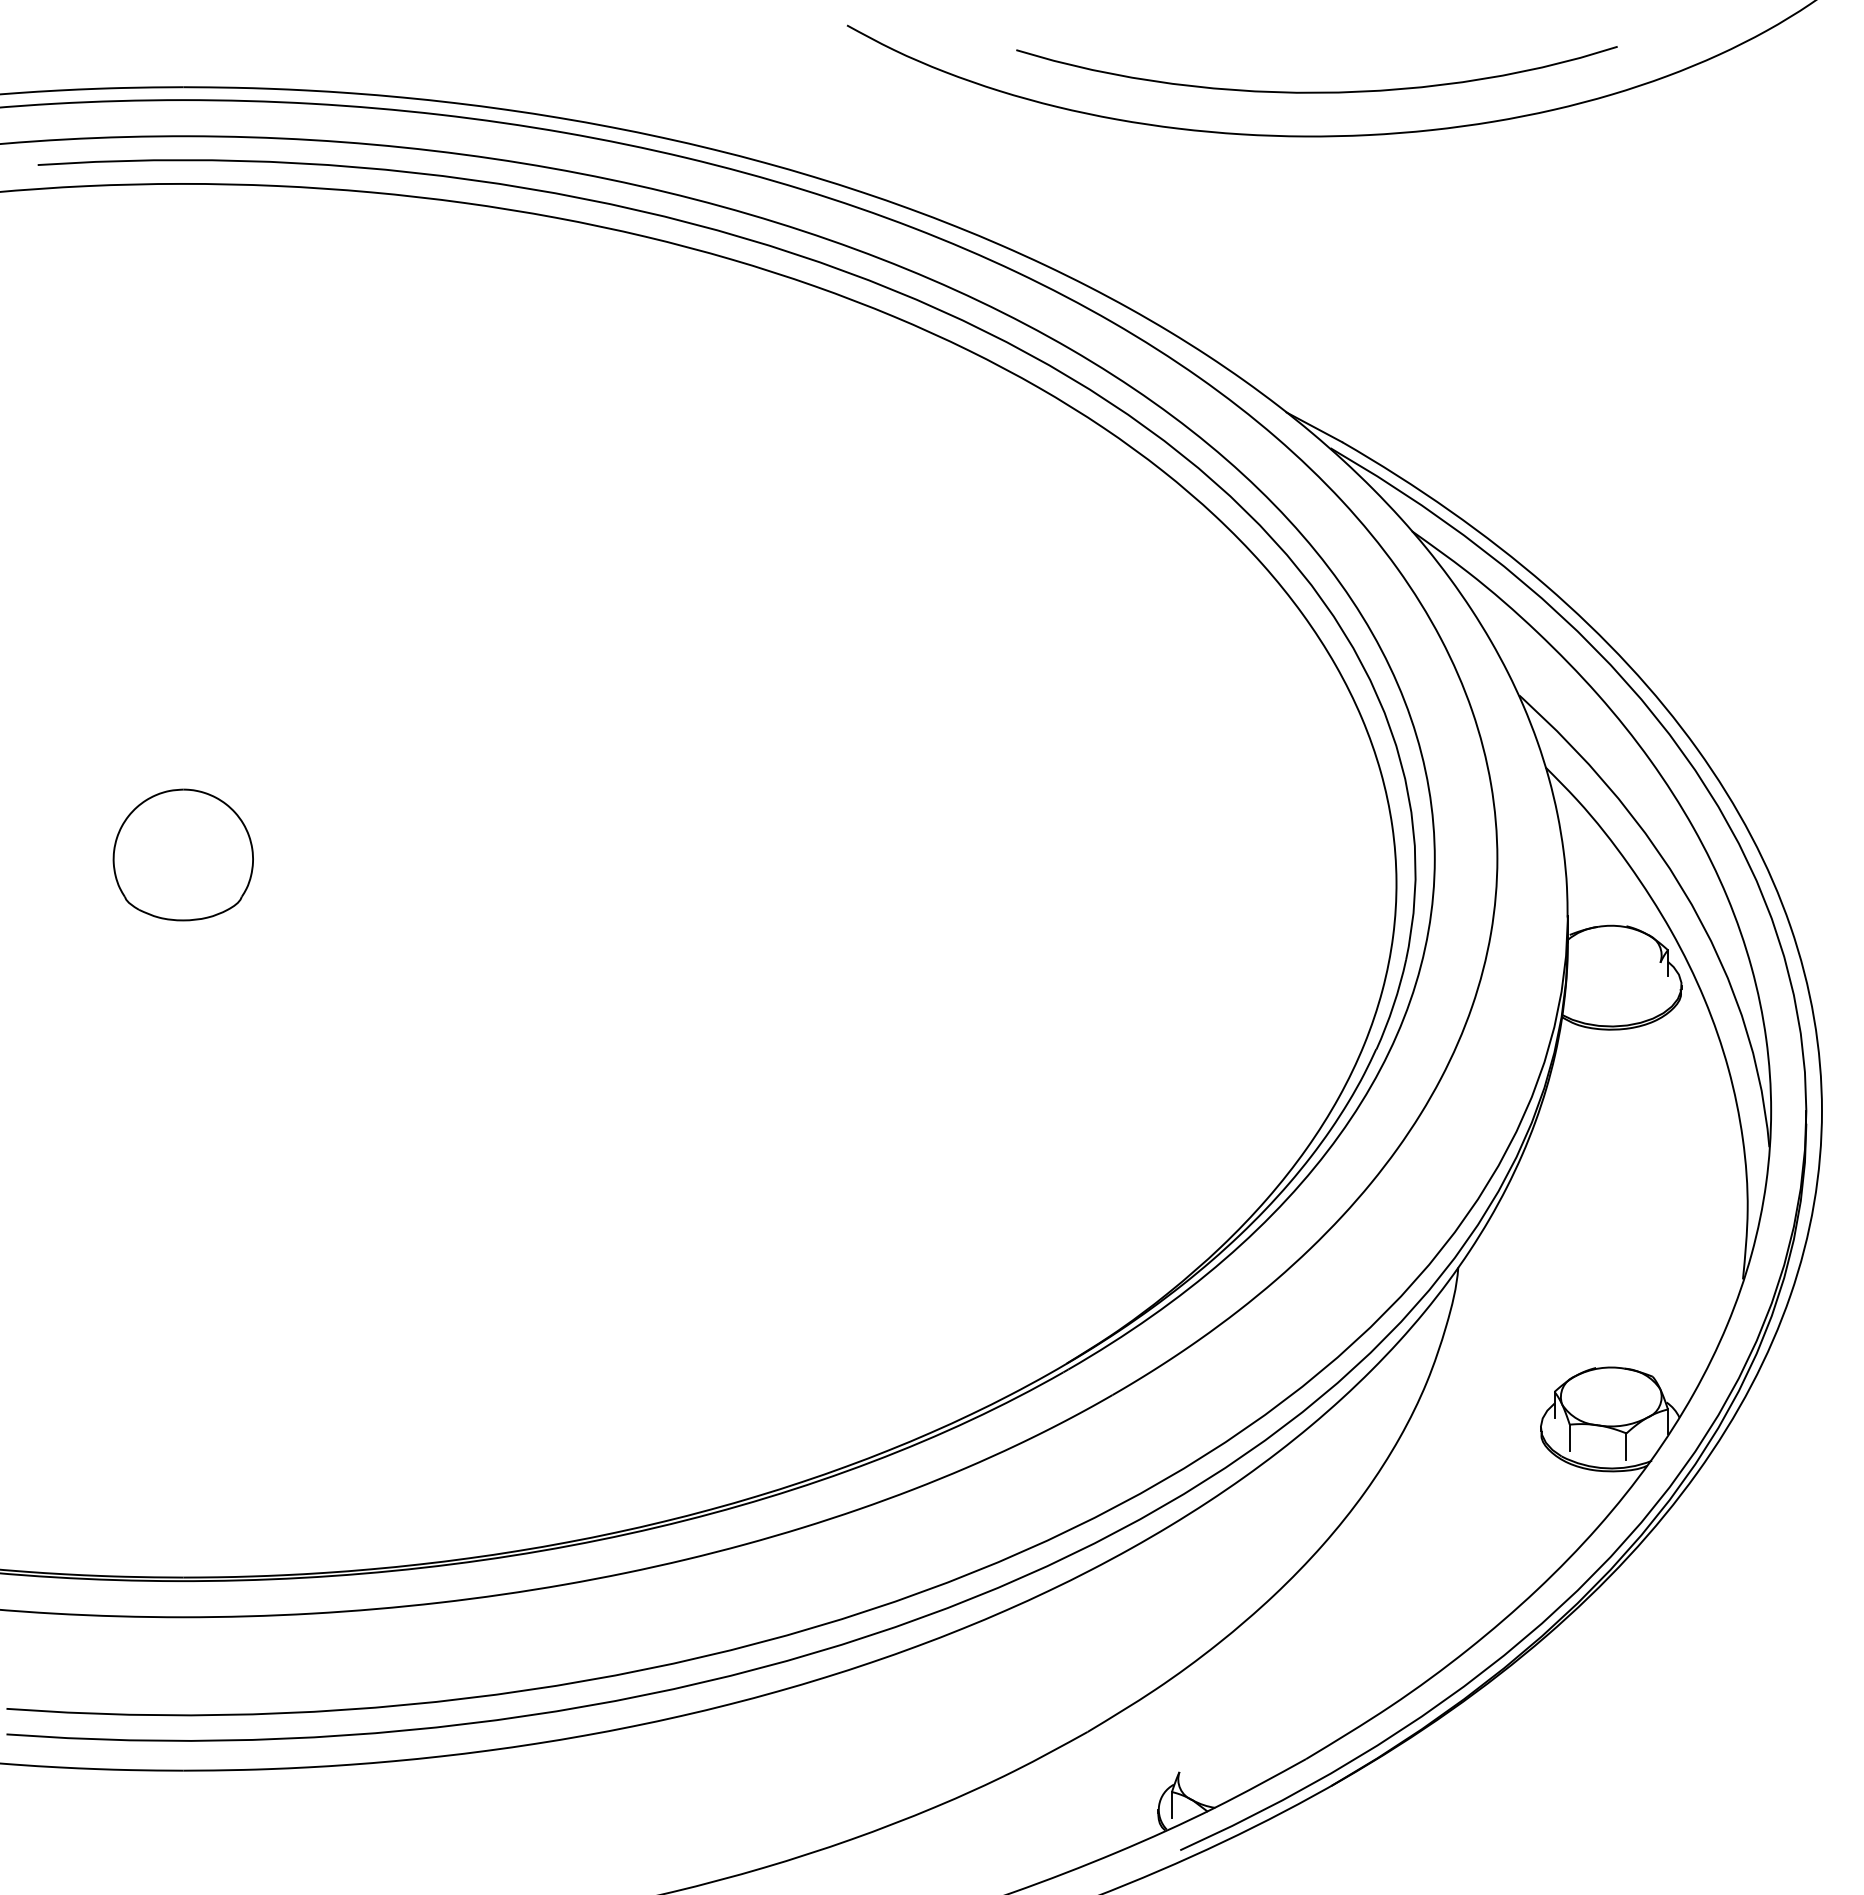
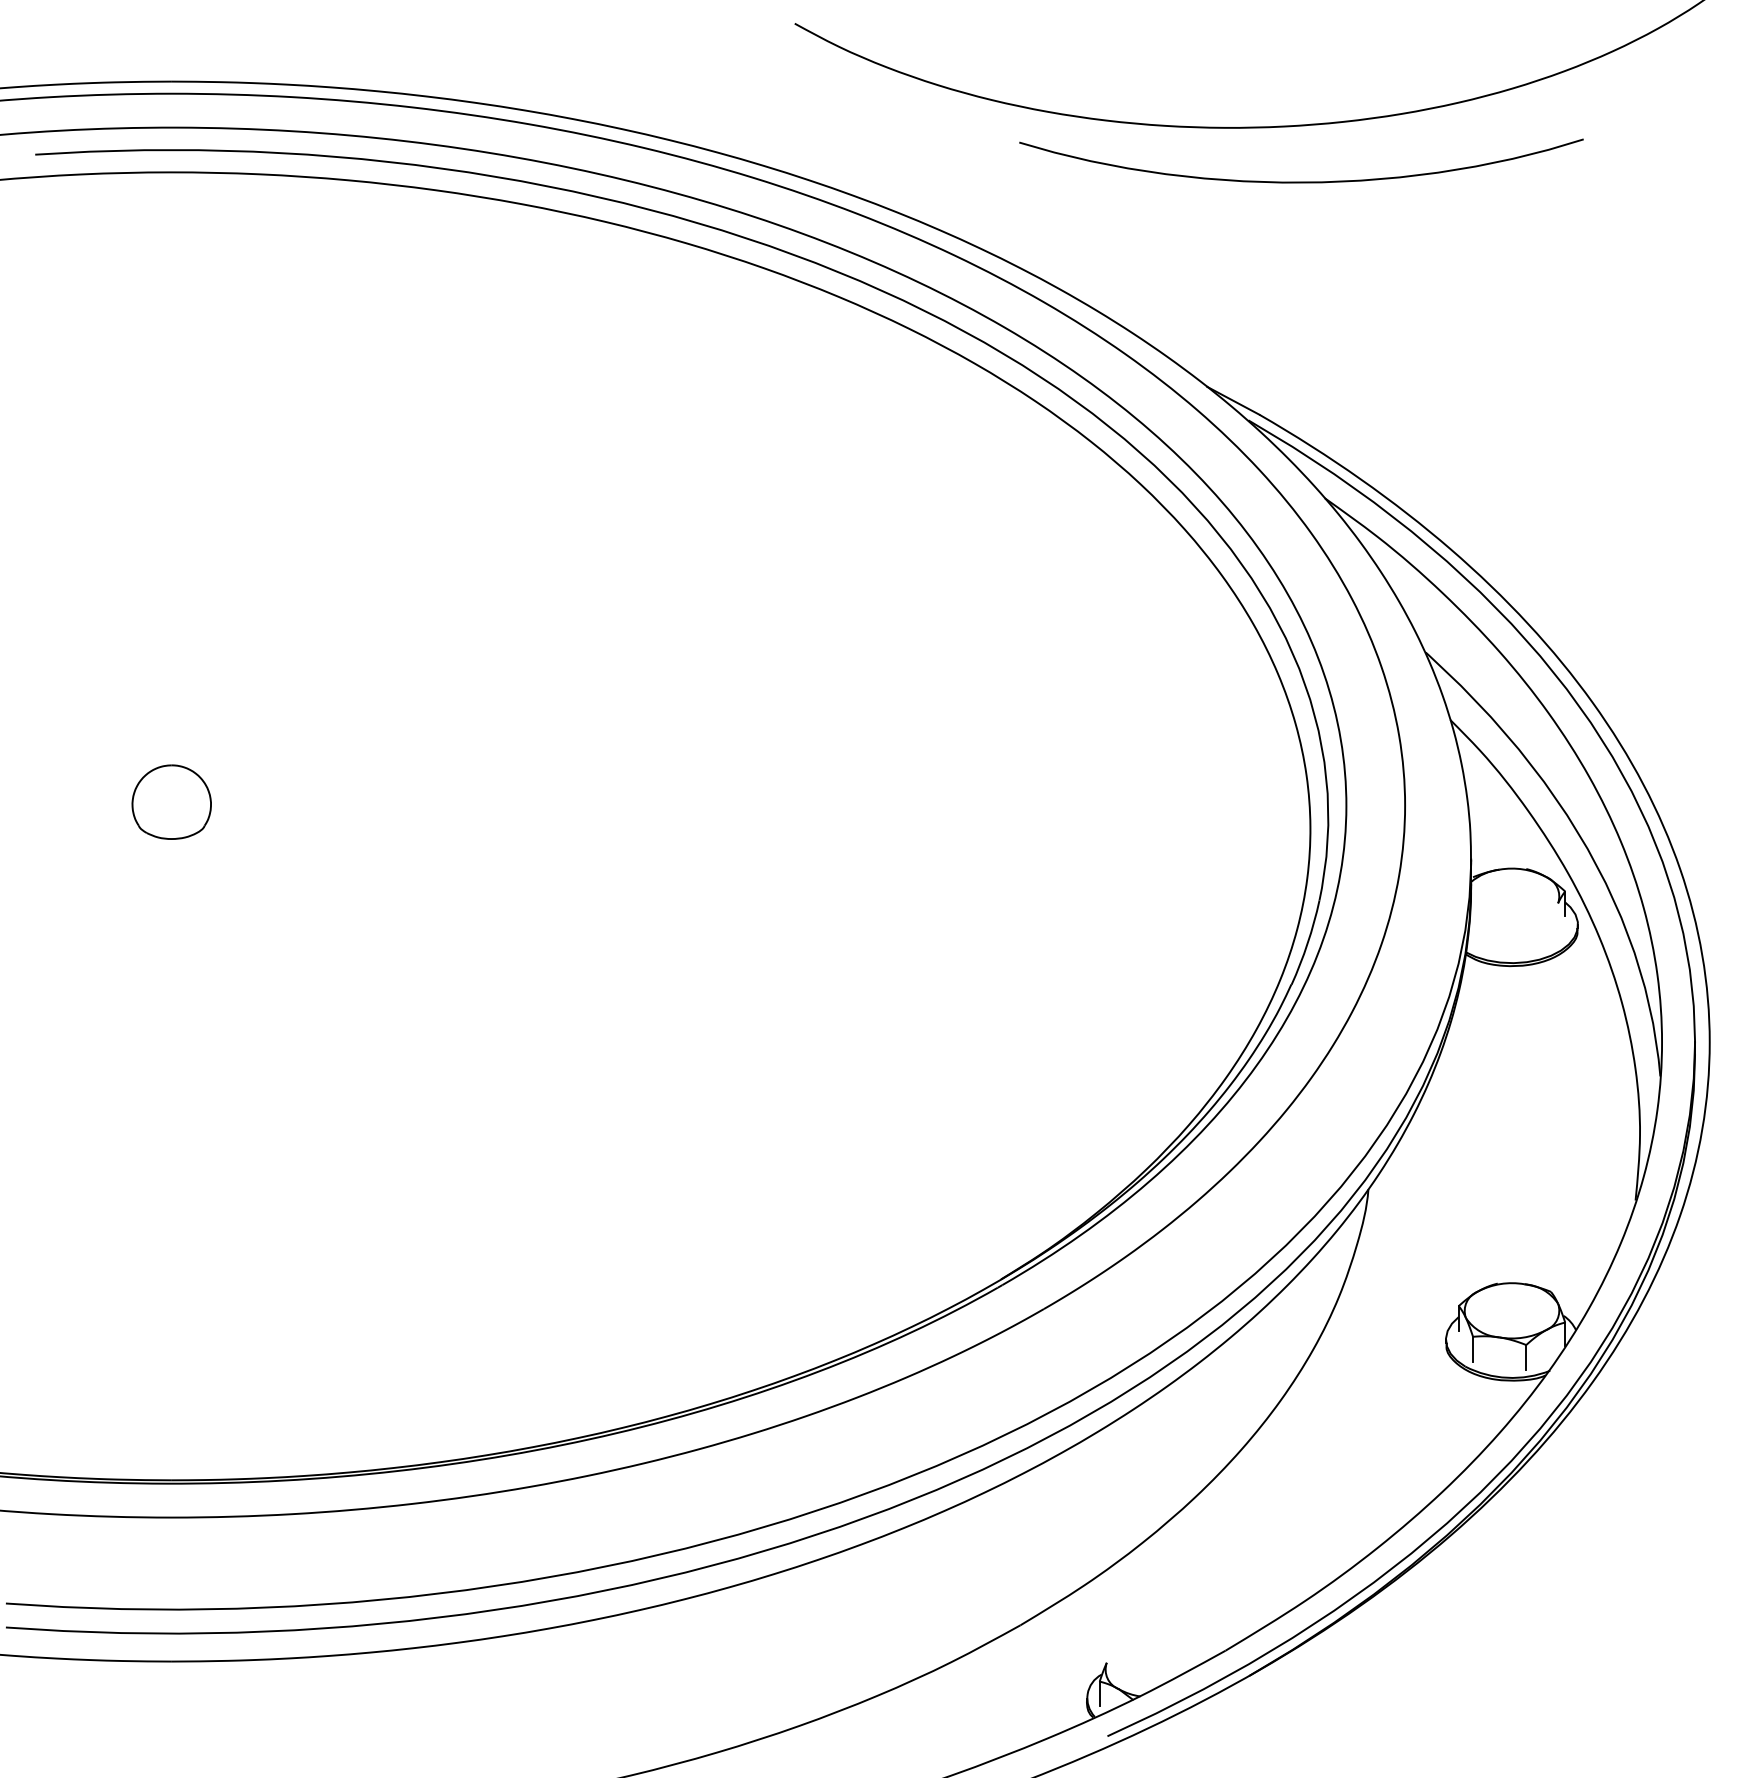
curve: (1316, 91) -> (1301, 181), moved
part: (182, 854) -> (171, 801), size x0.6

